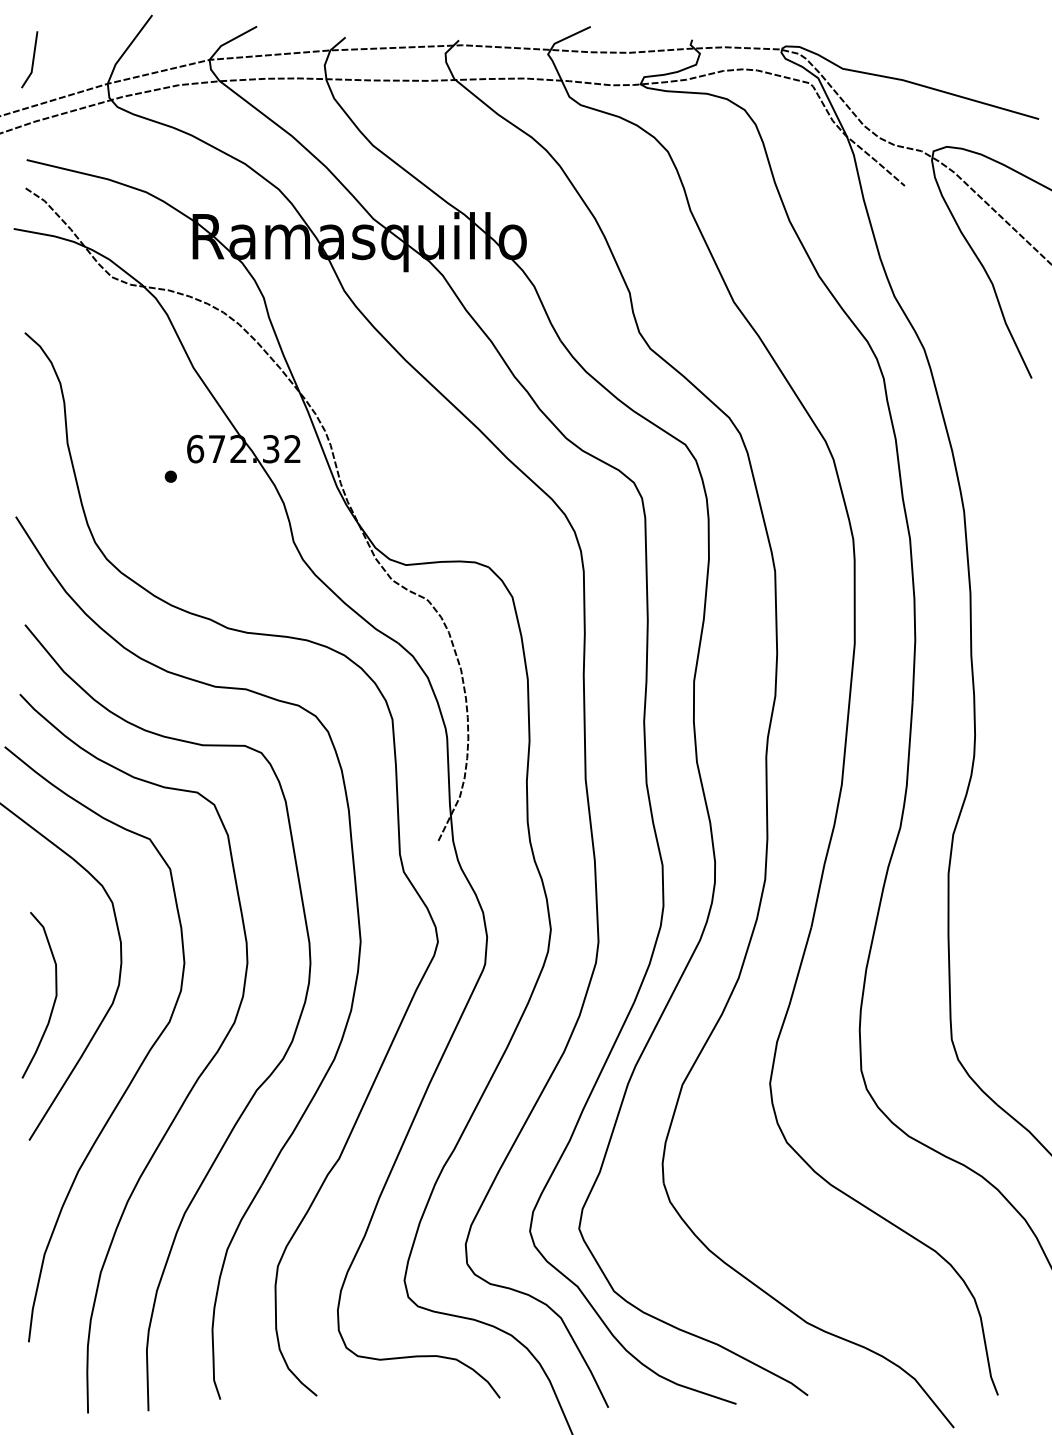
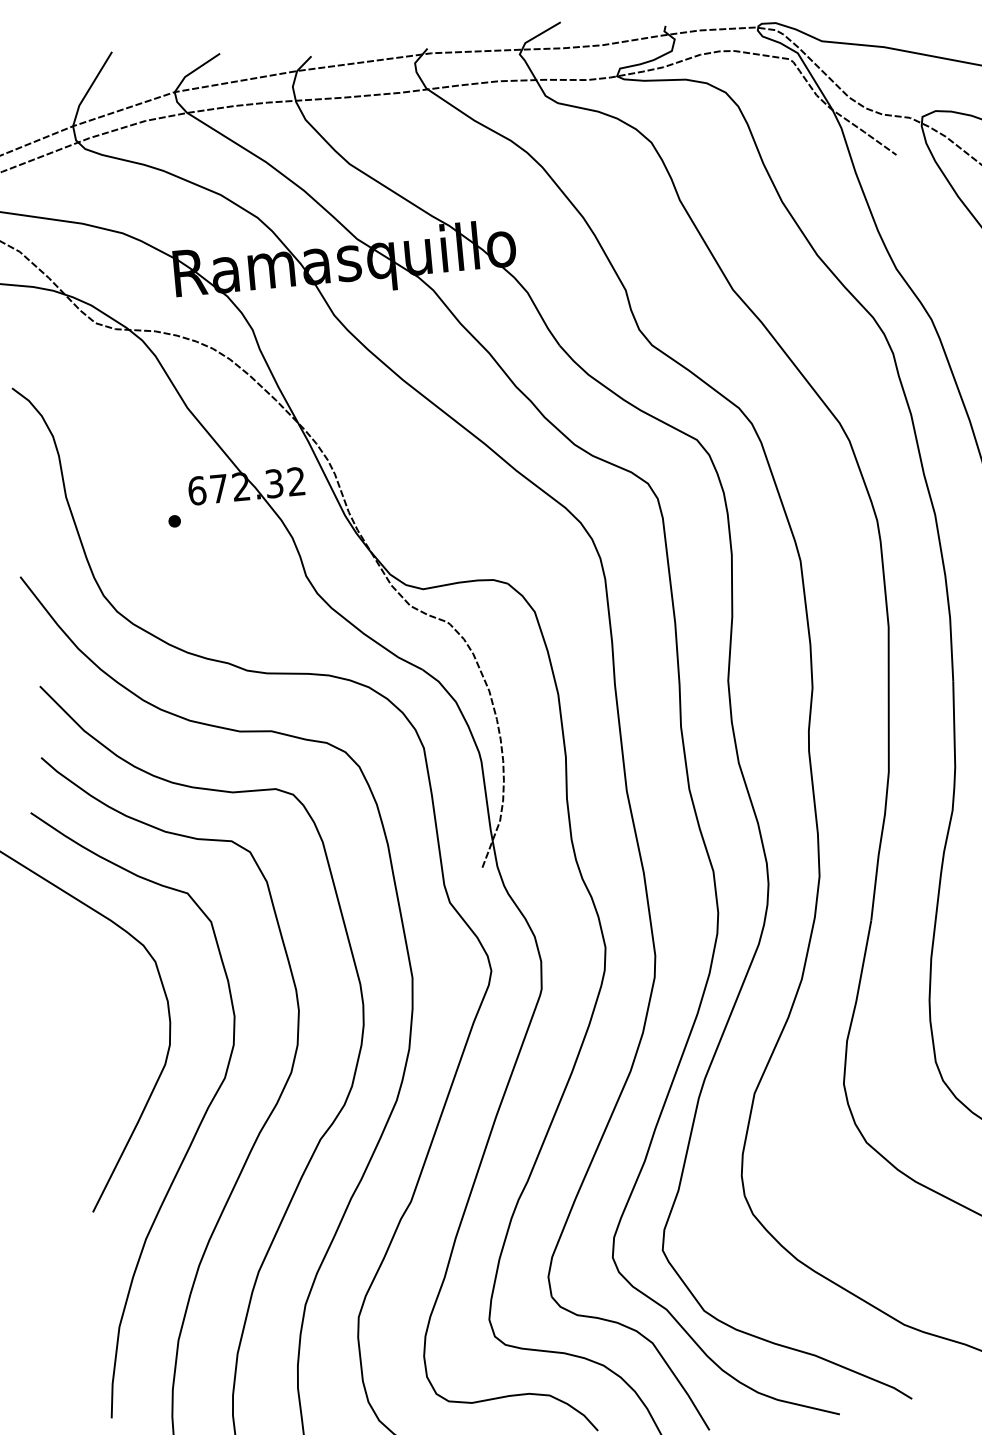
curve: (54, 998) -> (105, 1064), removed

